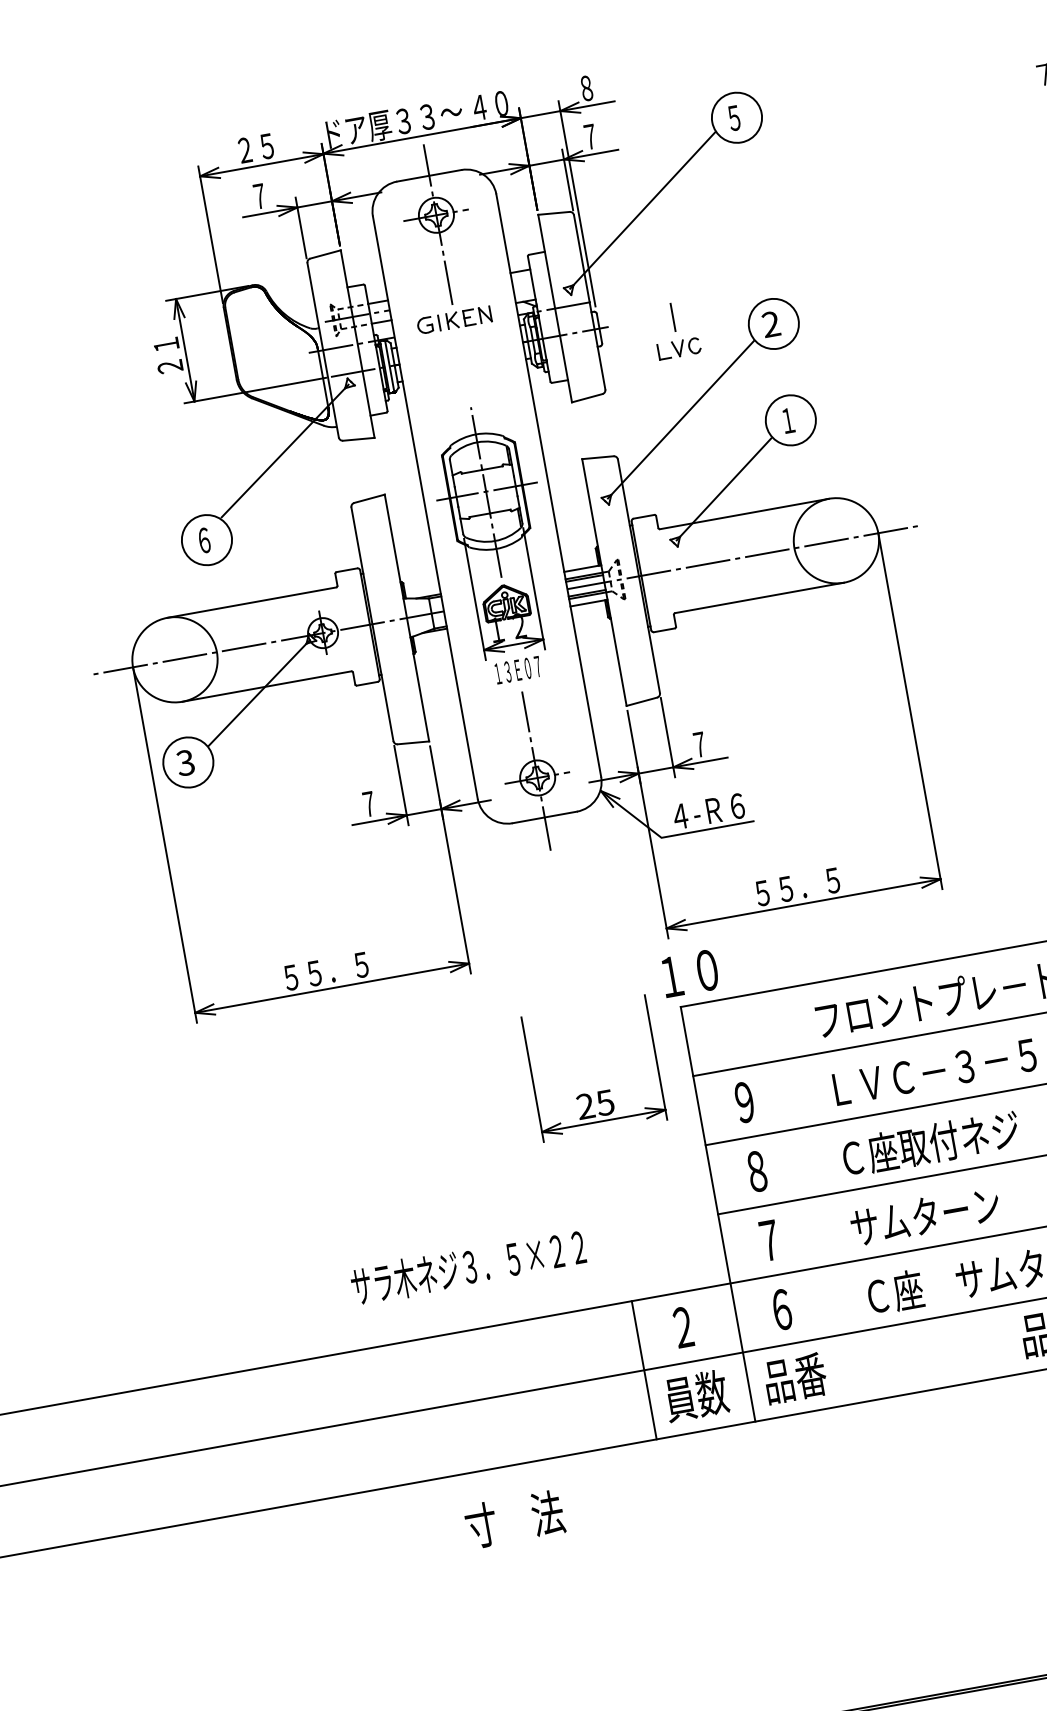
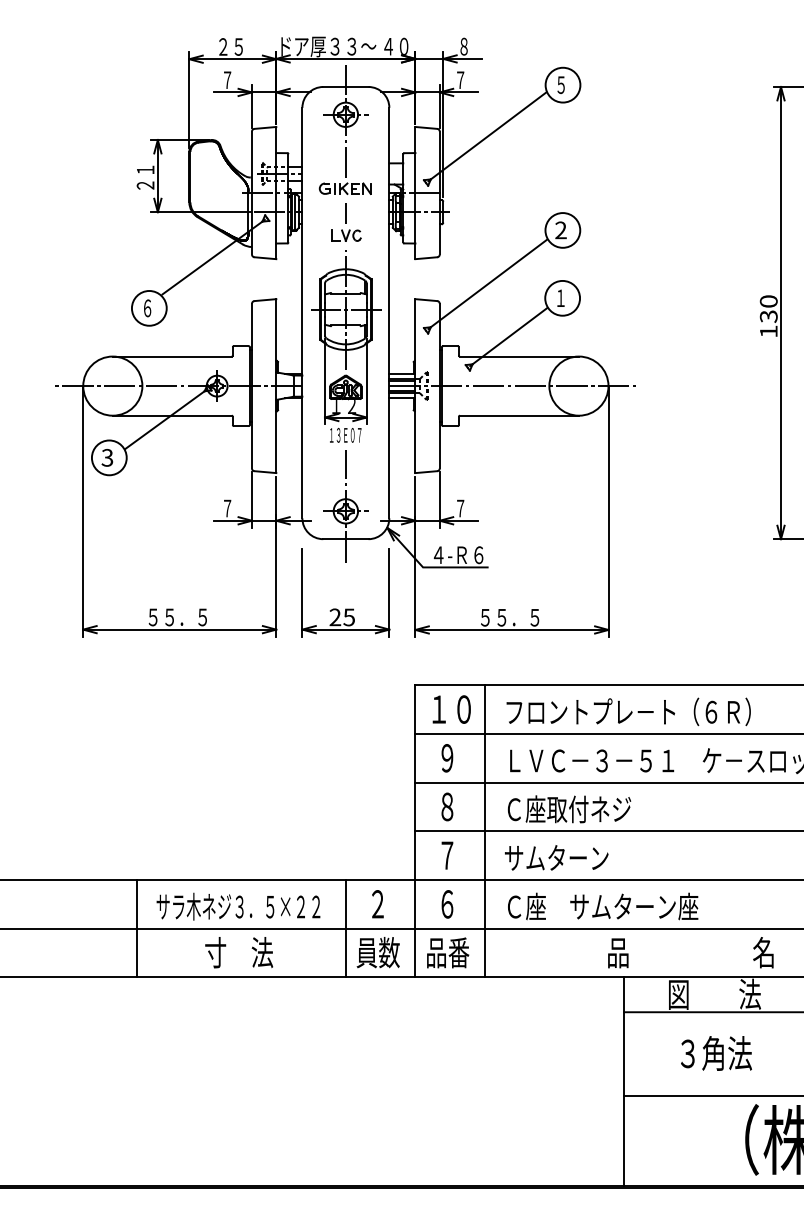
part: (676, 329) -> (346, 222), moved
text: (689, 973) -> (451, 709), moved
part: (597, 1091) -> (345, 608), moved
line: (817, 1196) -> (485, 831), added
text: (468, 1266) -> (238, 906), moved
line: (348, 1423) -> (137, 928), added
text: (515, 1519) -> (239, 952), moved

